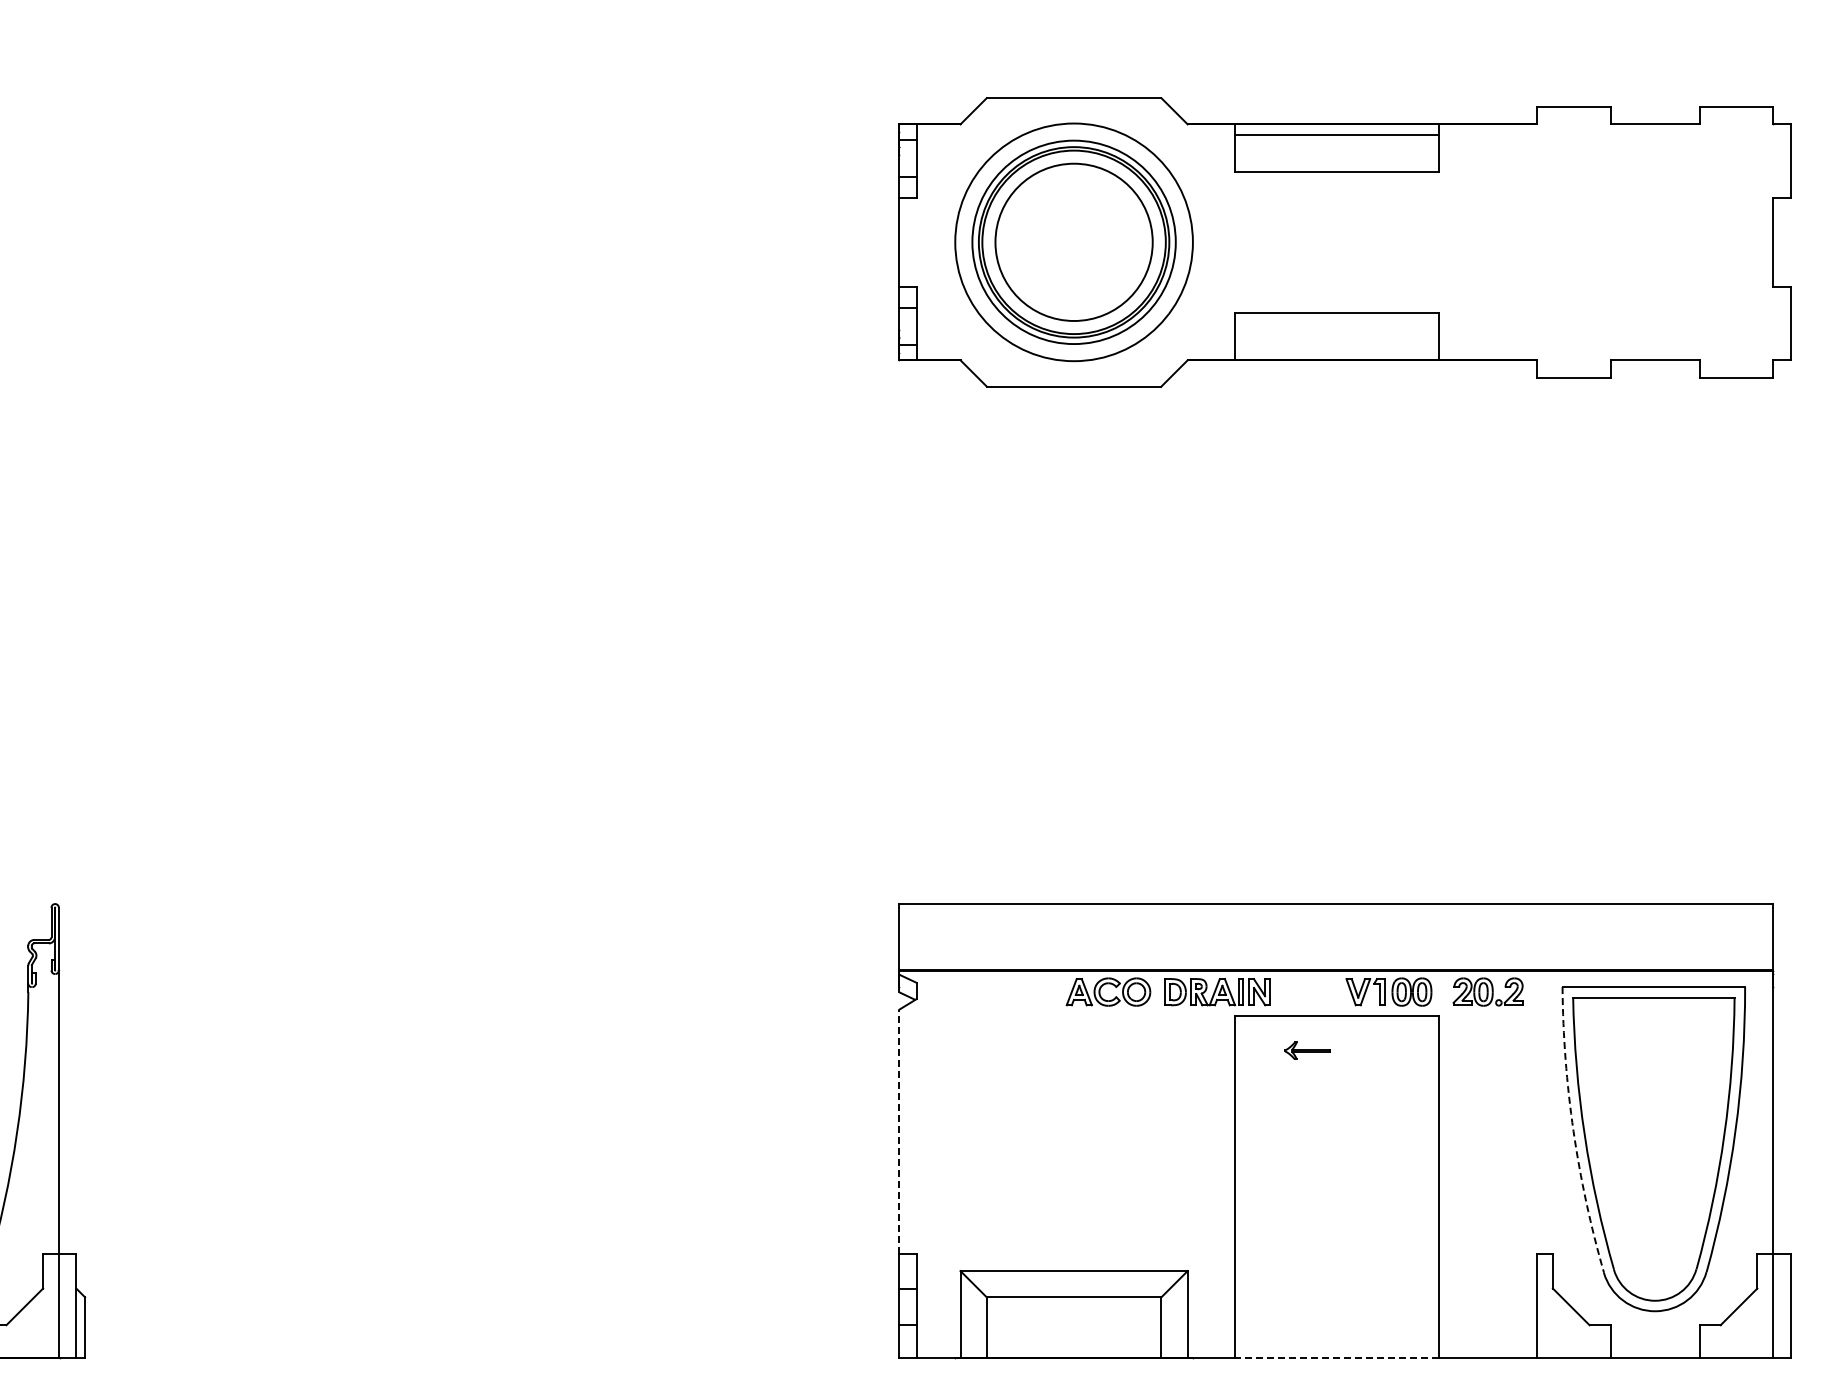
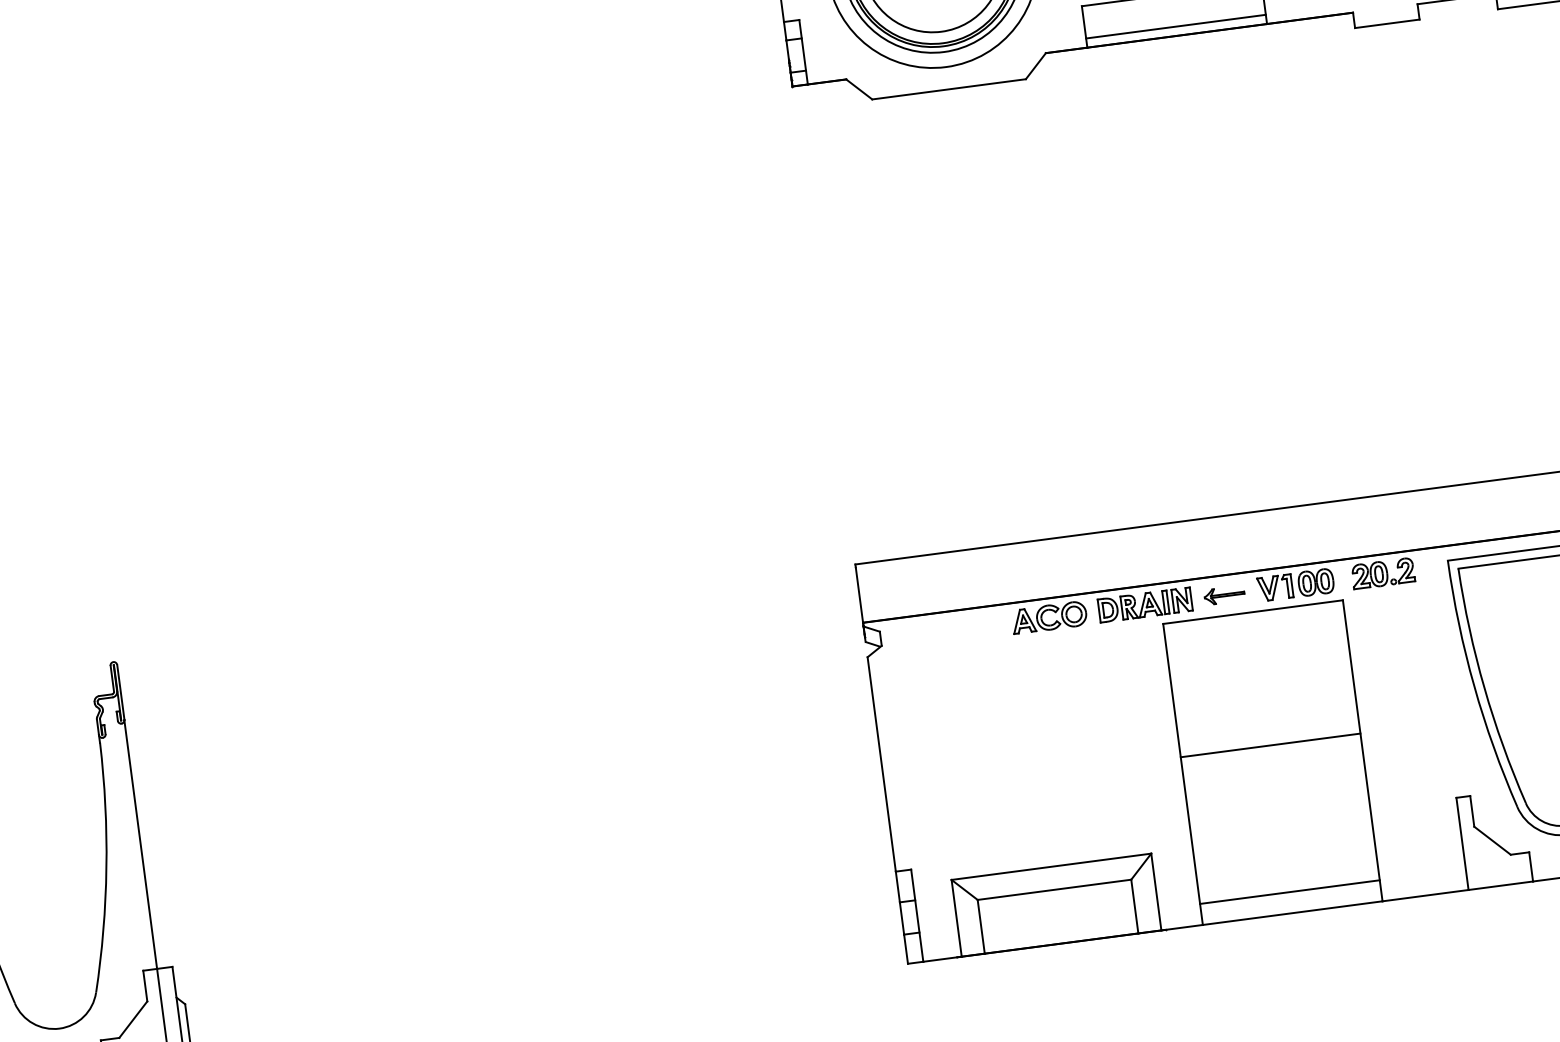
line: (1336, 349) -> (1175, 26), added
part: (1307, 1050) -> (1224, 594), moved
line: (899, 1131) -> (881, 764), dashed -> solid
arc: (1573, 1131) -> (1474, 686), dashed -> solid
line: (1336, 1167) -> (1270, 745), added
line: (1336, 1334) -> (1289, 892), added
line: (1336, 1358) -> (1292, 913), dashed -> solid

